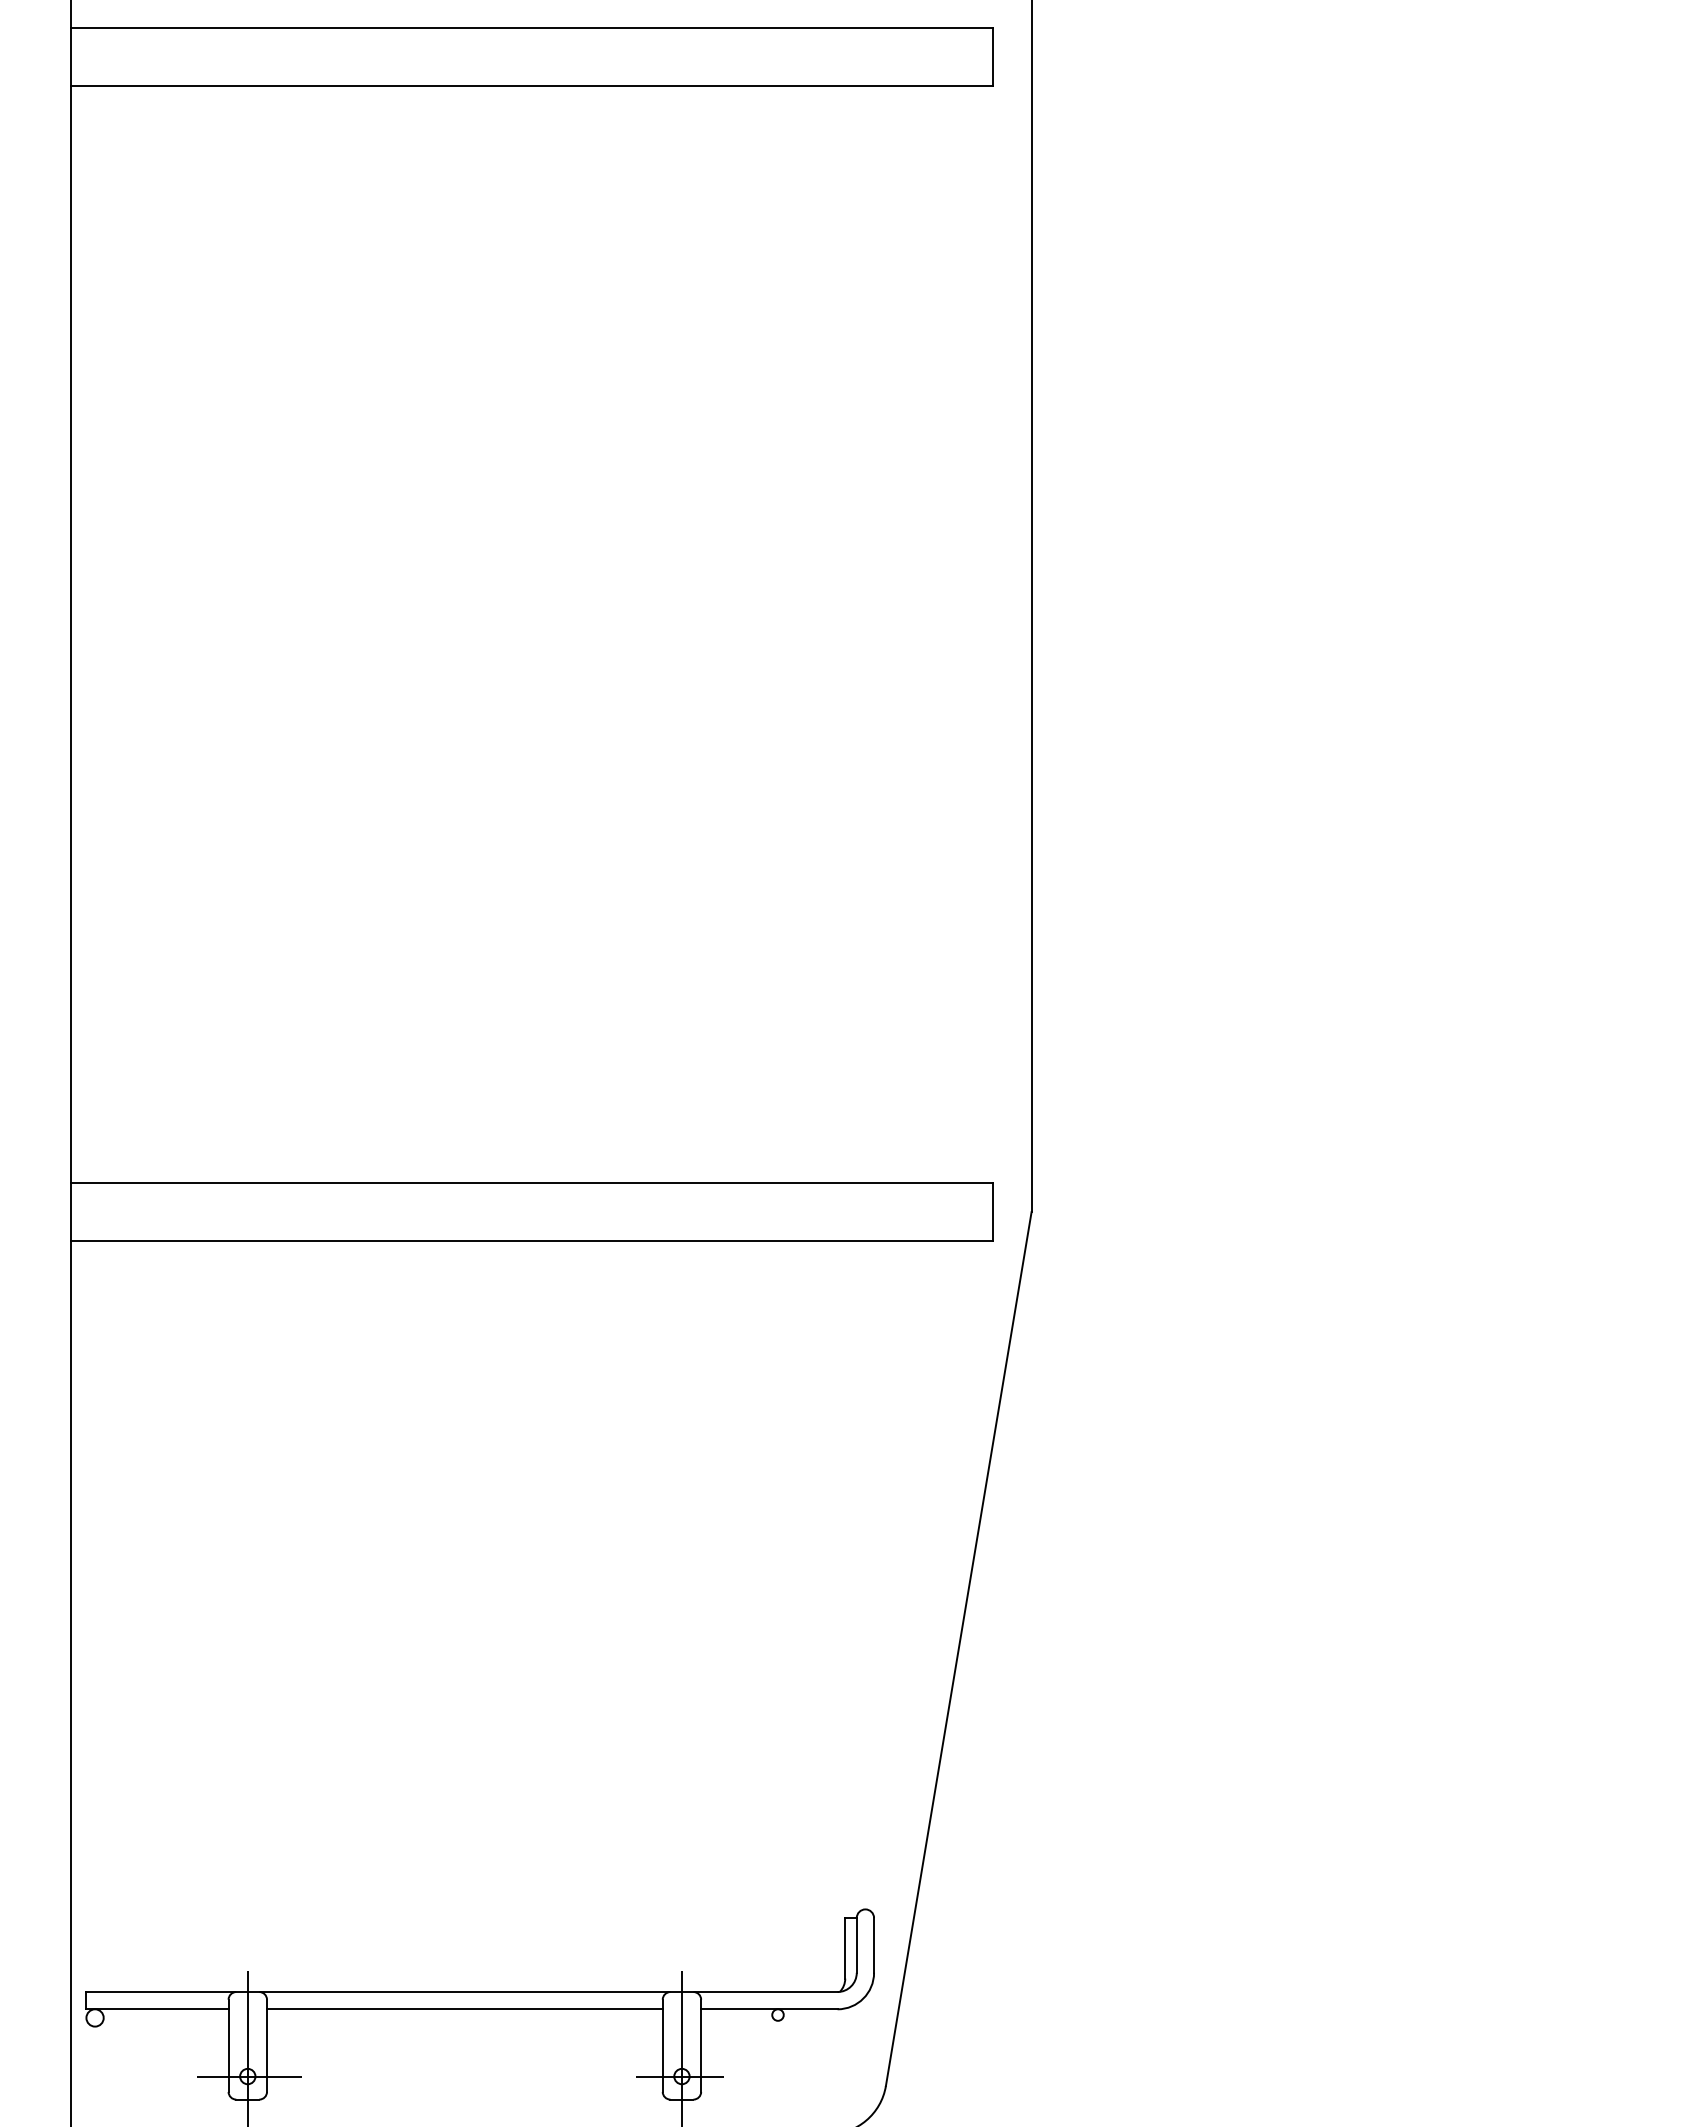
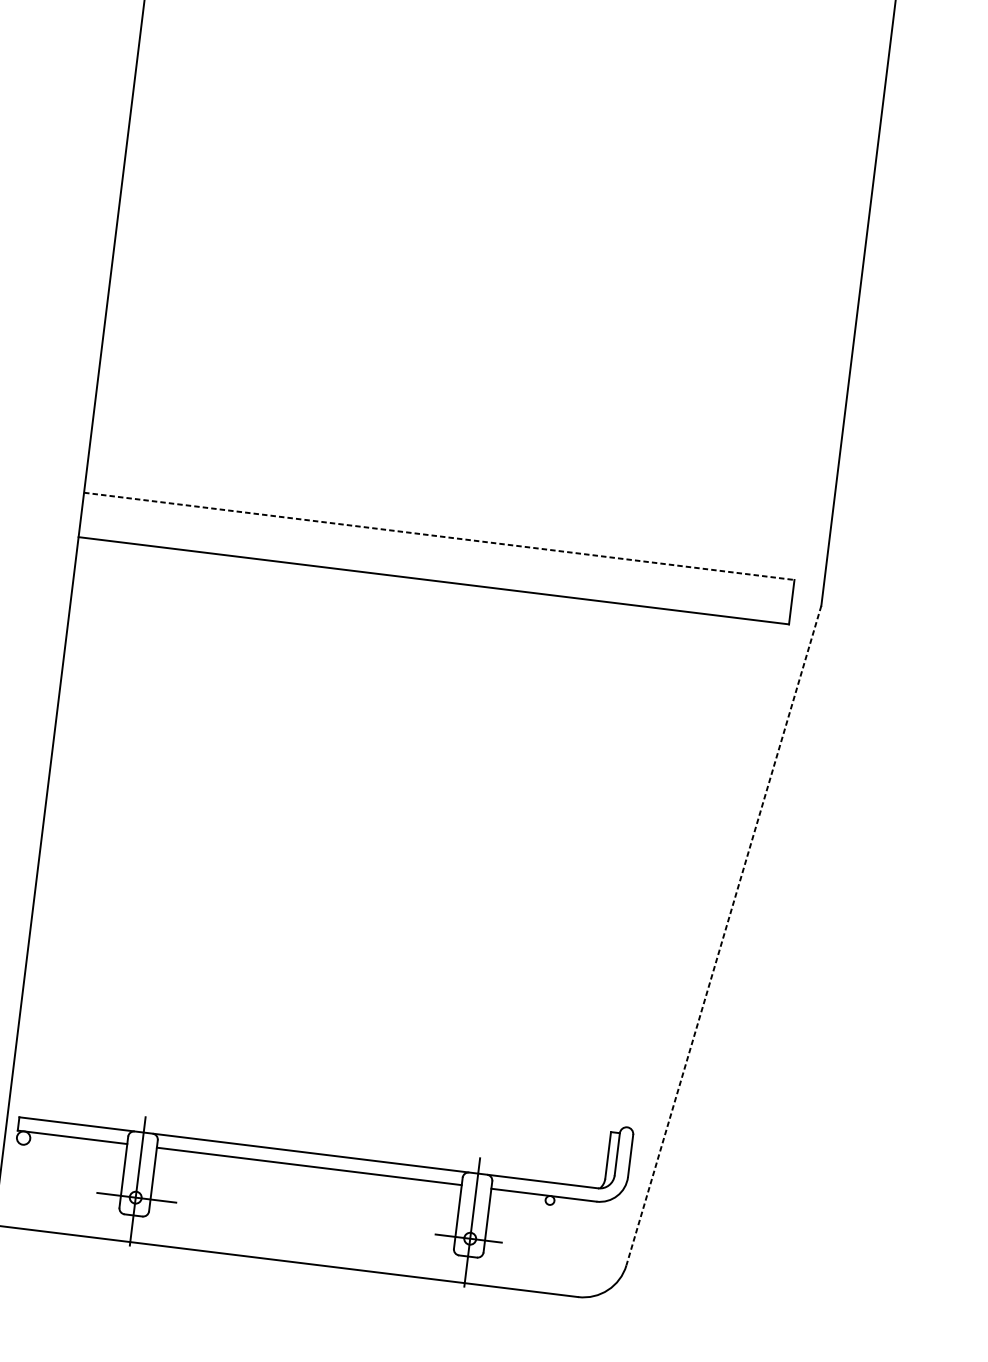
line: (532, 1183) -> (439, 536), solid -> dashed
line: (958, 1649) -> (723, 935), solid -> dashed

